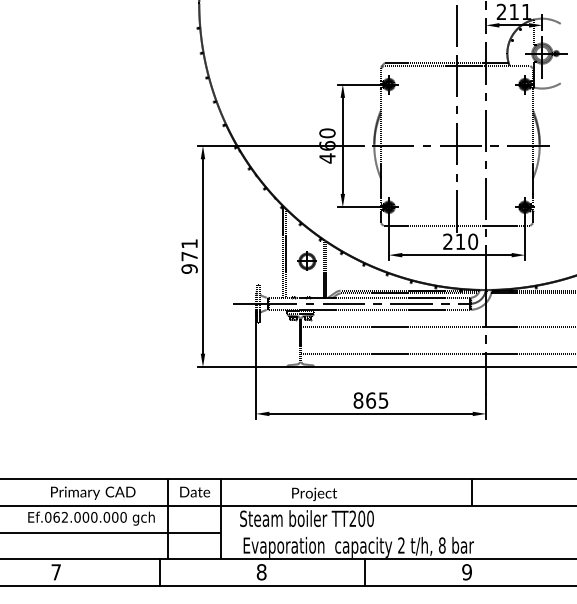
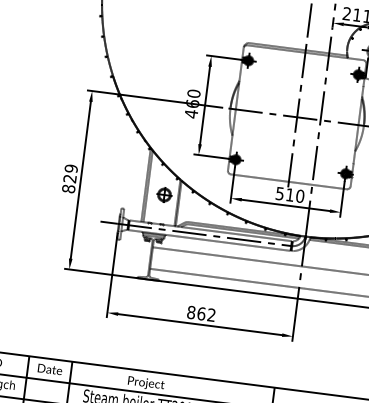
text: (447, 241) -> (279, 193), 210 -> 510
text: (189, 256) -> (69, 178), 971 -> 829
text: (383, 400) -> (211, 315), 865 -> 862

